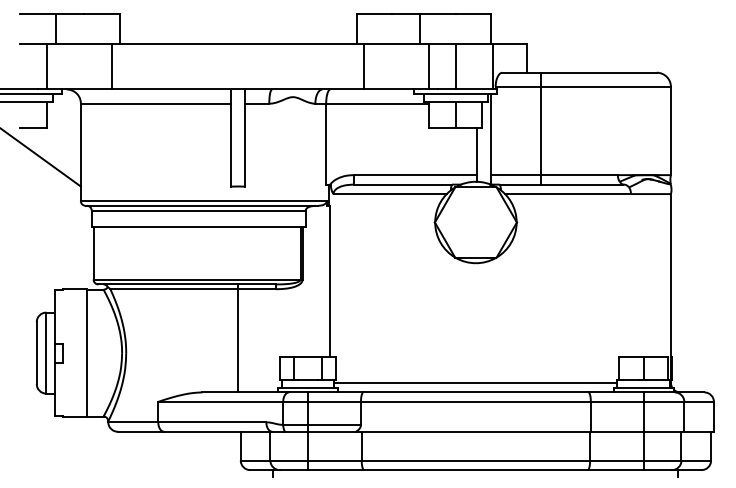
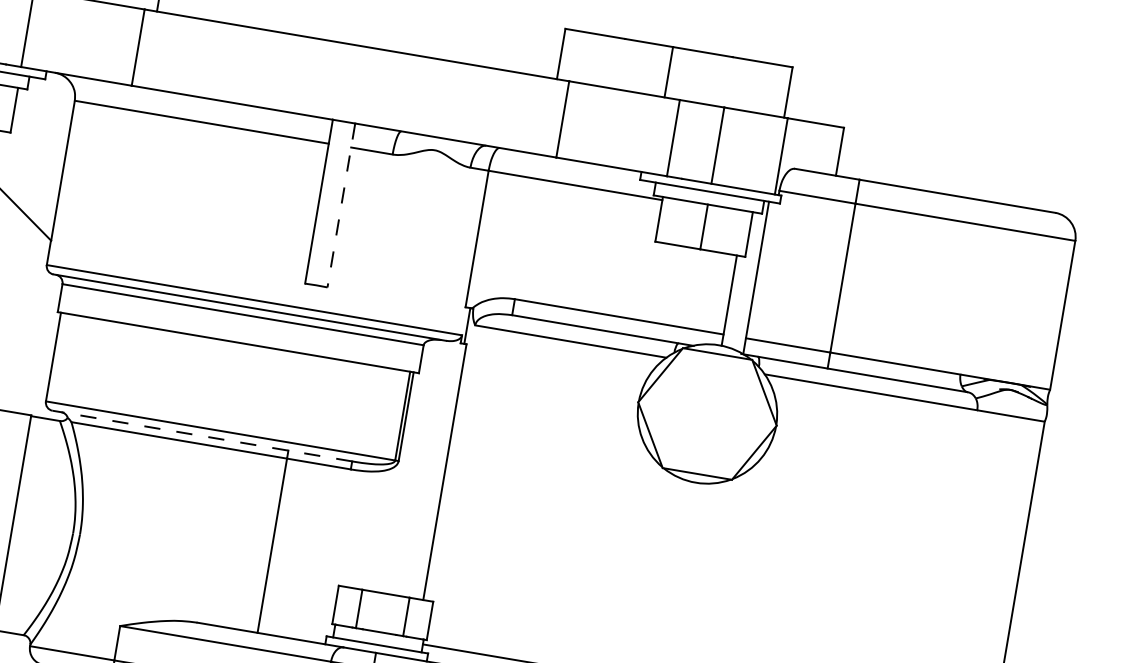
line: (244, 138) -> (340, 206), solid -> dashed
line: (187, 284) -> (203, 436), solid -> dashed

